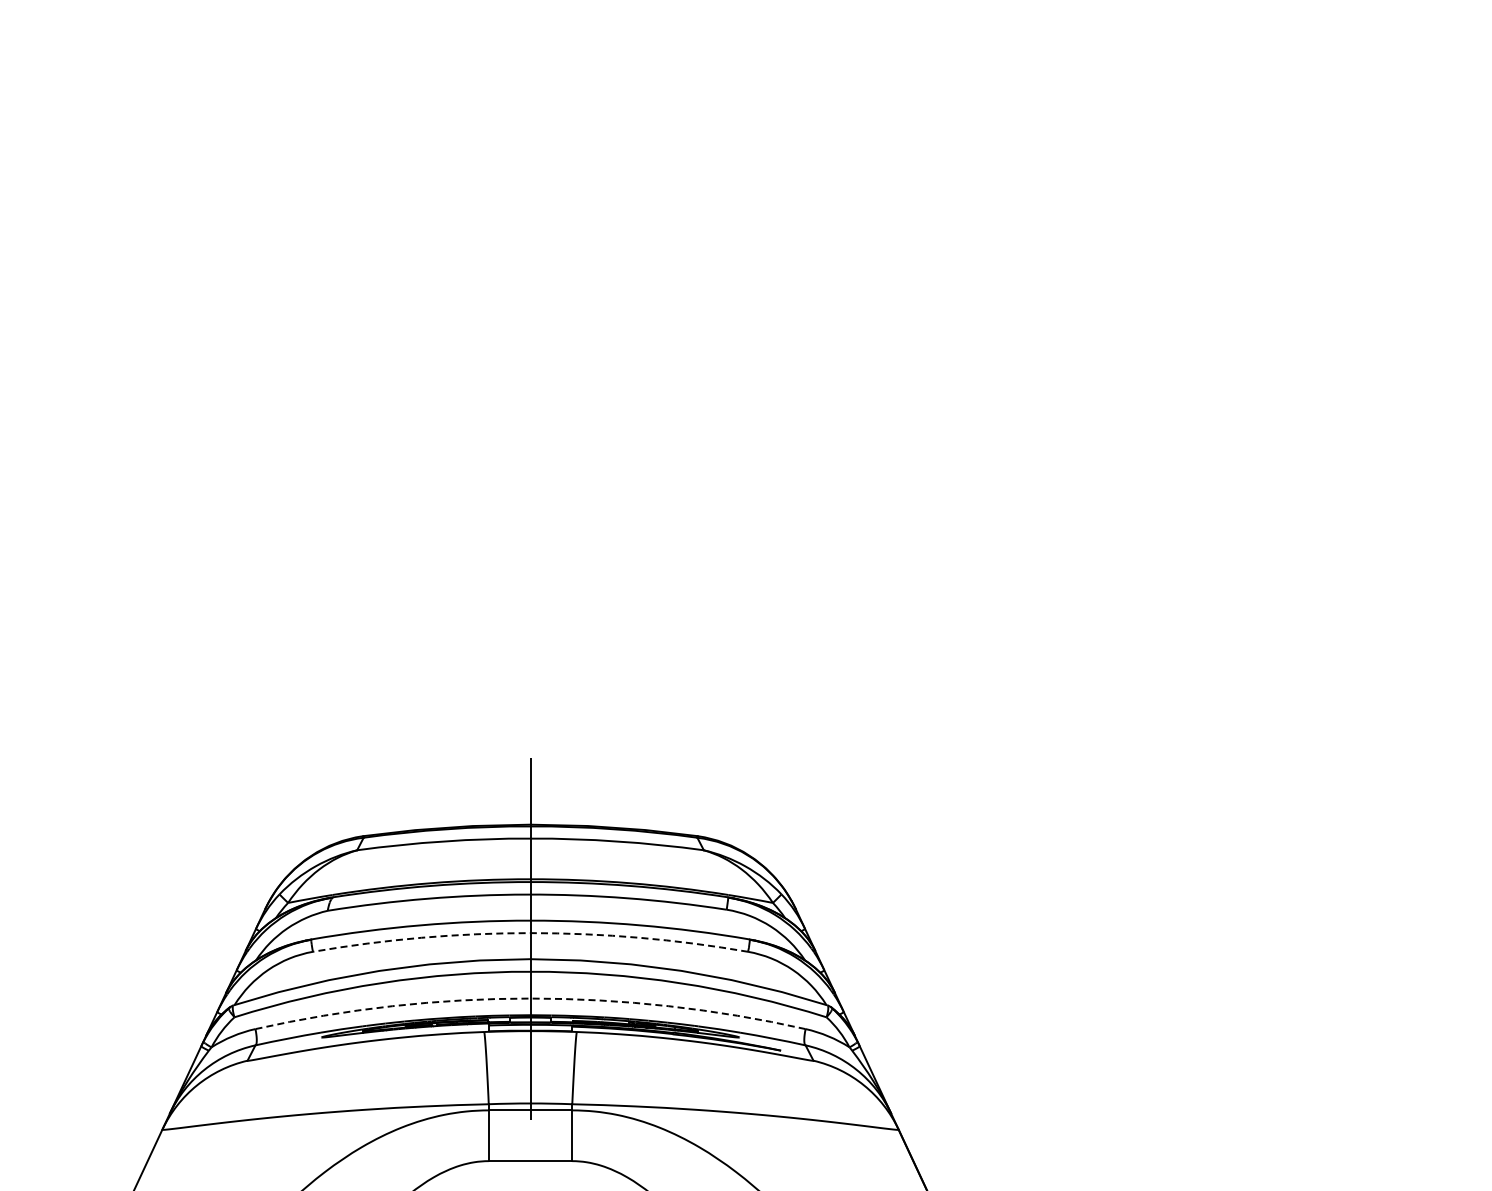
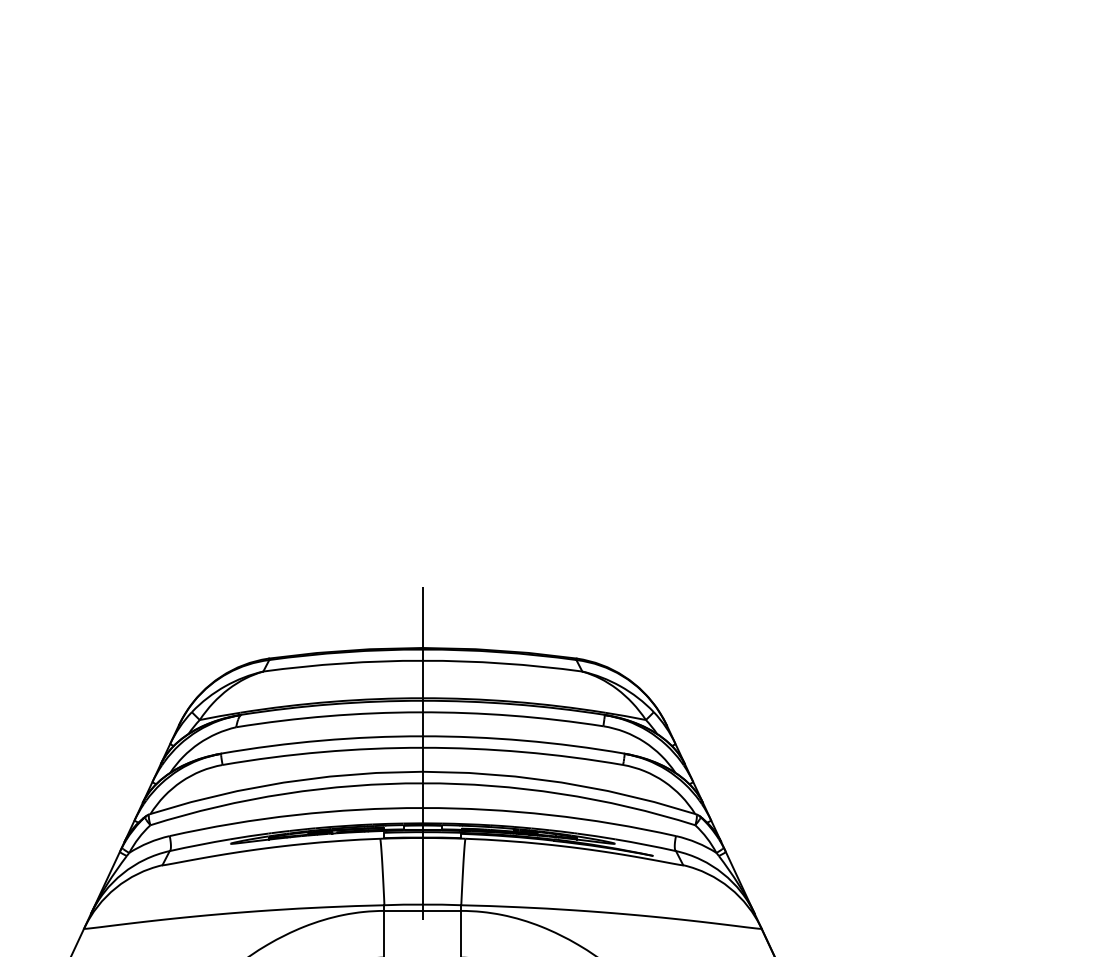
arc: (530, 933) -> (422, 748), dashed -> solid
arc: (530, 998) -> (422, 807), dashed -> solid

